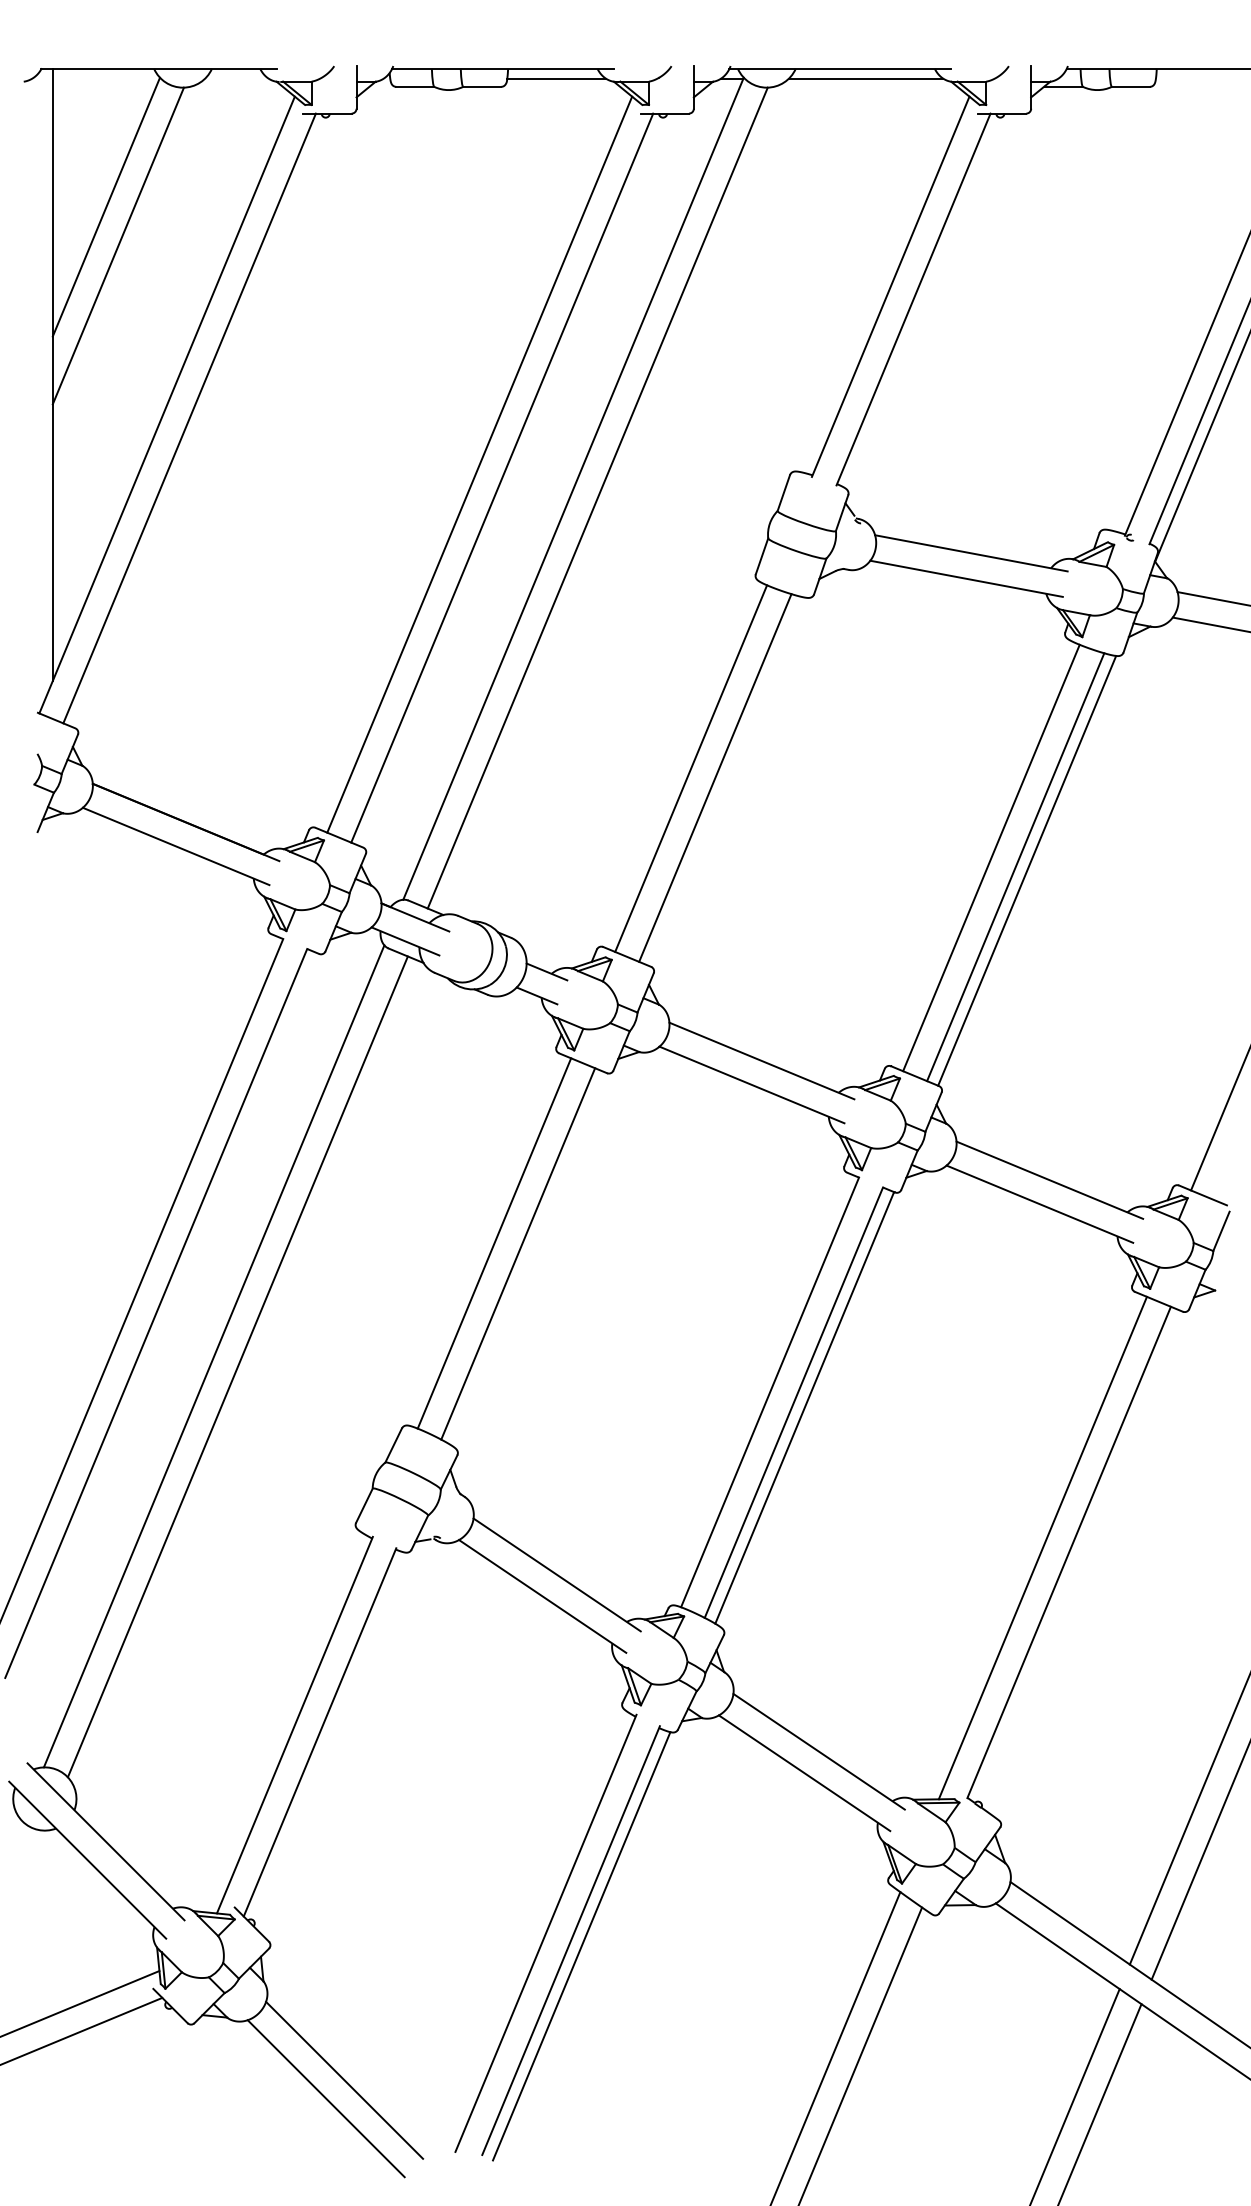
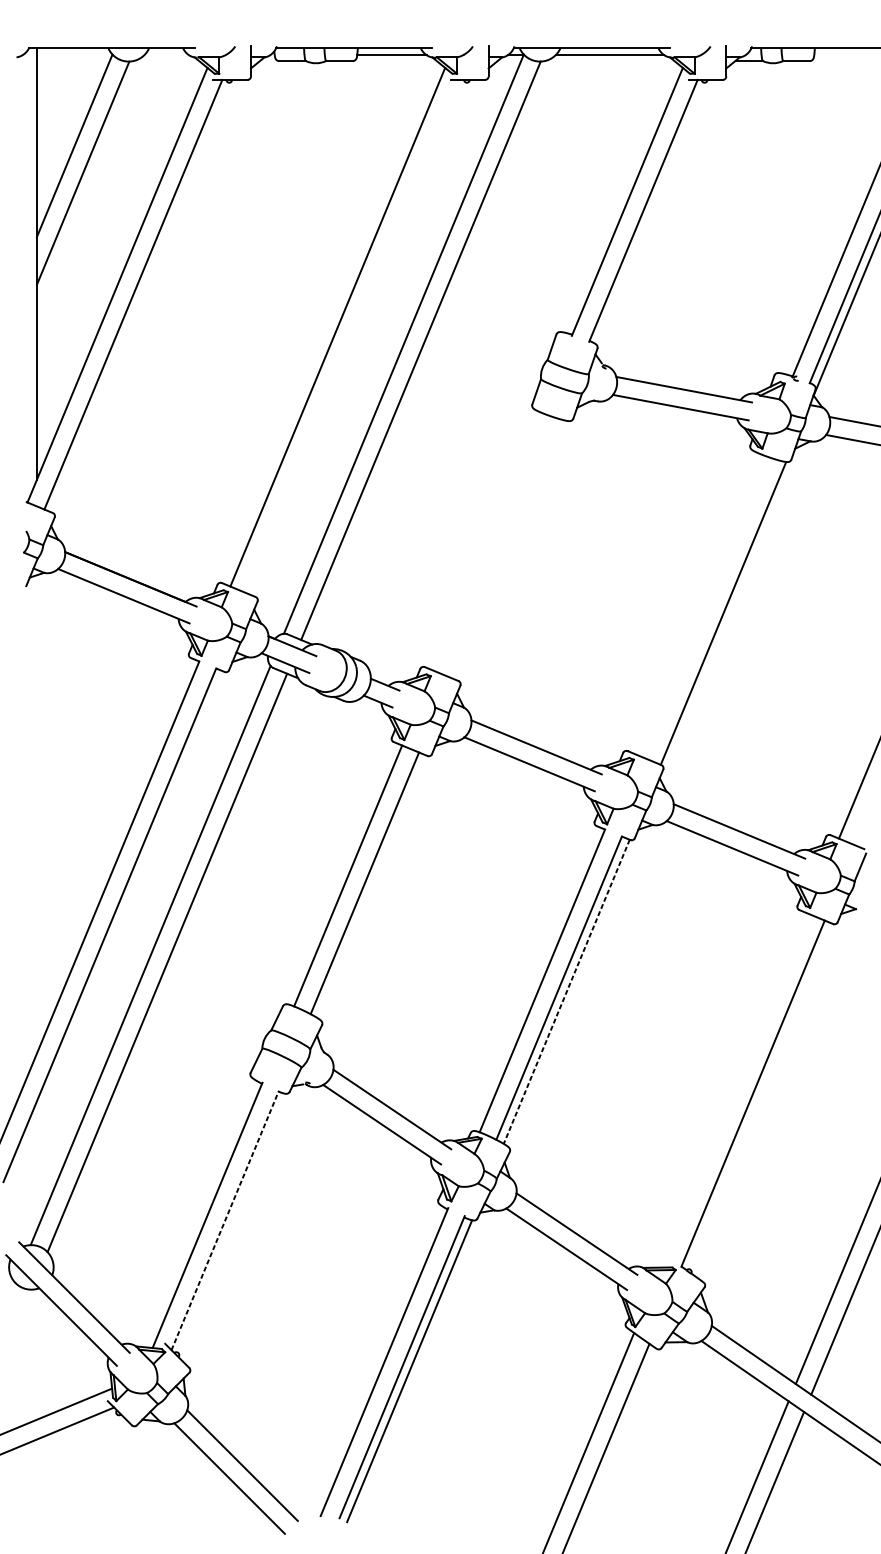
line: (502, 477) -> (353, 336), removed
line: (691, 768) -> (487, 541), removed
line: (715, 777) -> (503, 547), removed
line: (991, 857) -> (698, 604), removed
line: (1015, 867) -> (715, 611), removed
line: (804, 1407) -> (566, 991), solid -> dashed
line: (1042, 1547) -> (734, 1090), removed
line: (320, 1731) -> (225, 1219), solid -> dashed

